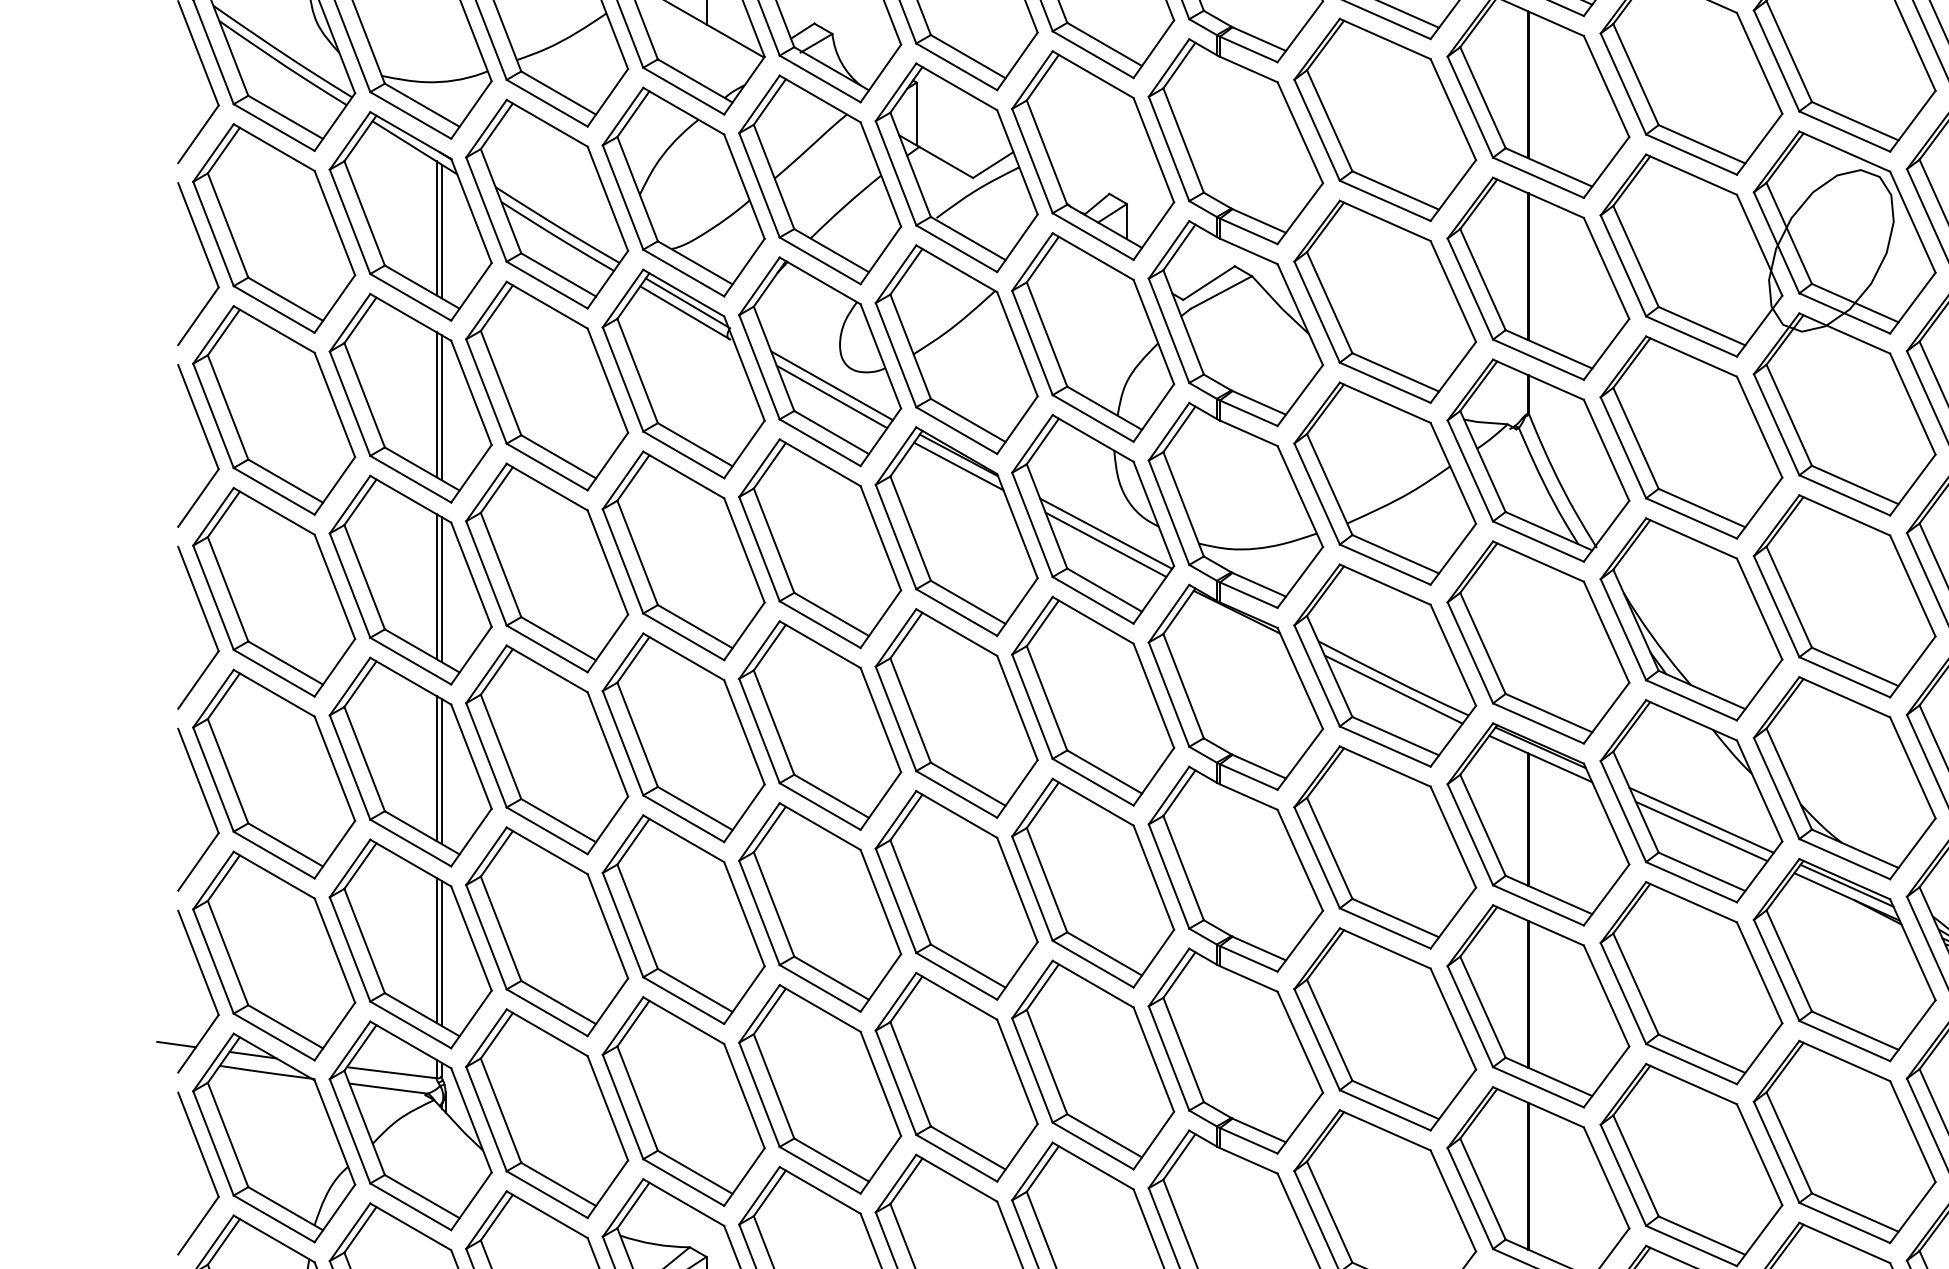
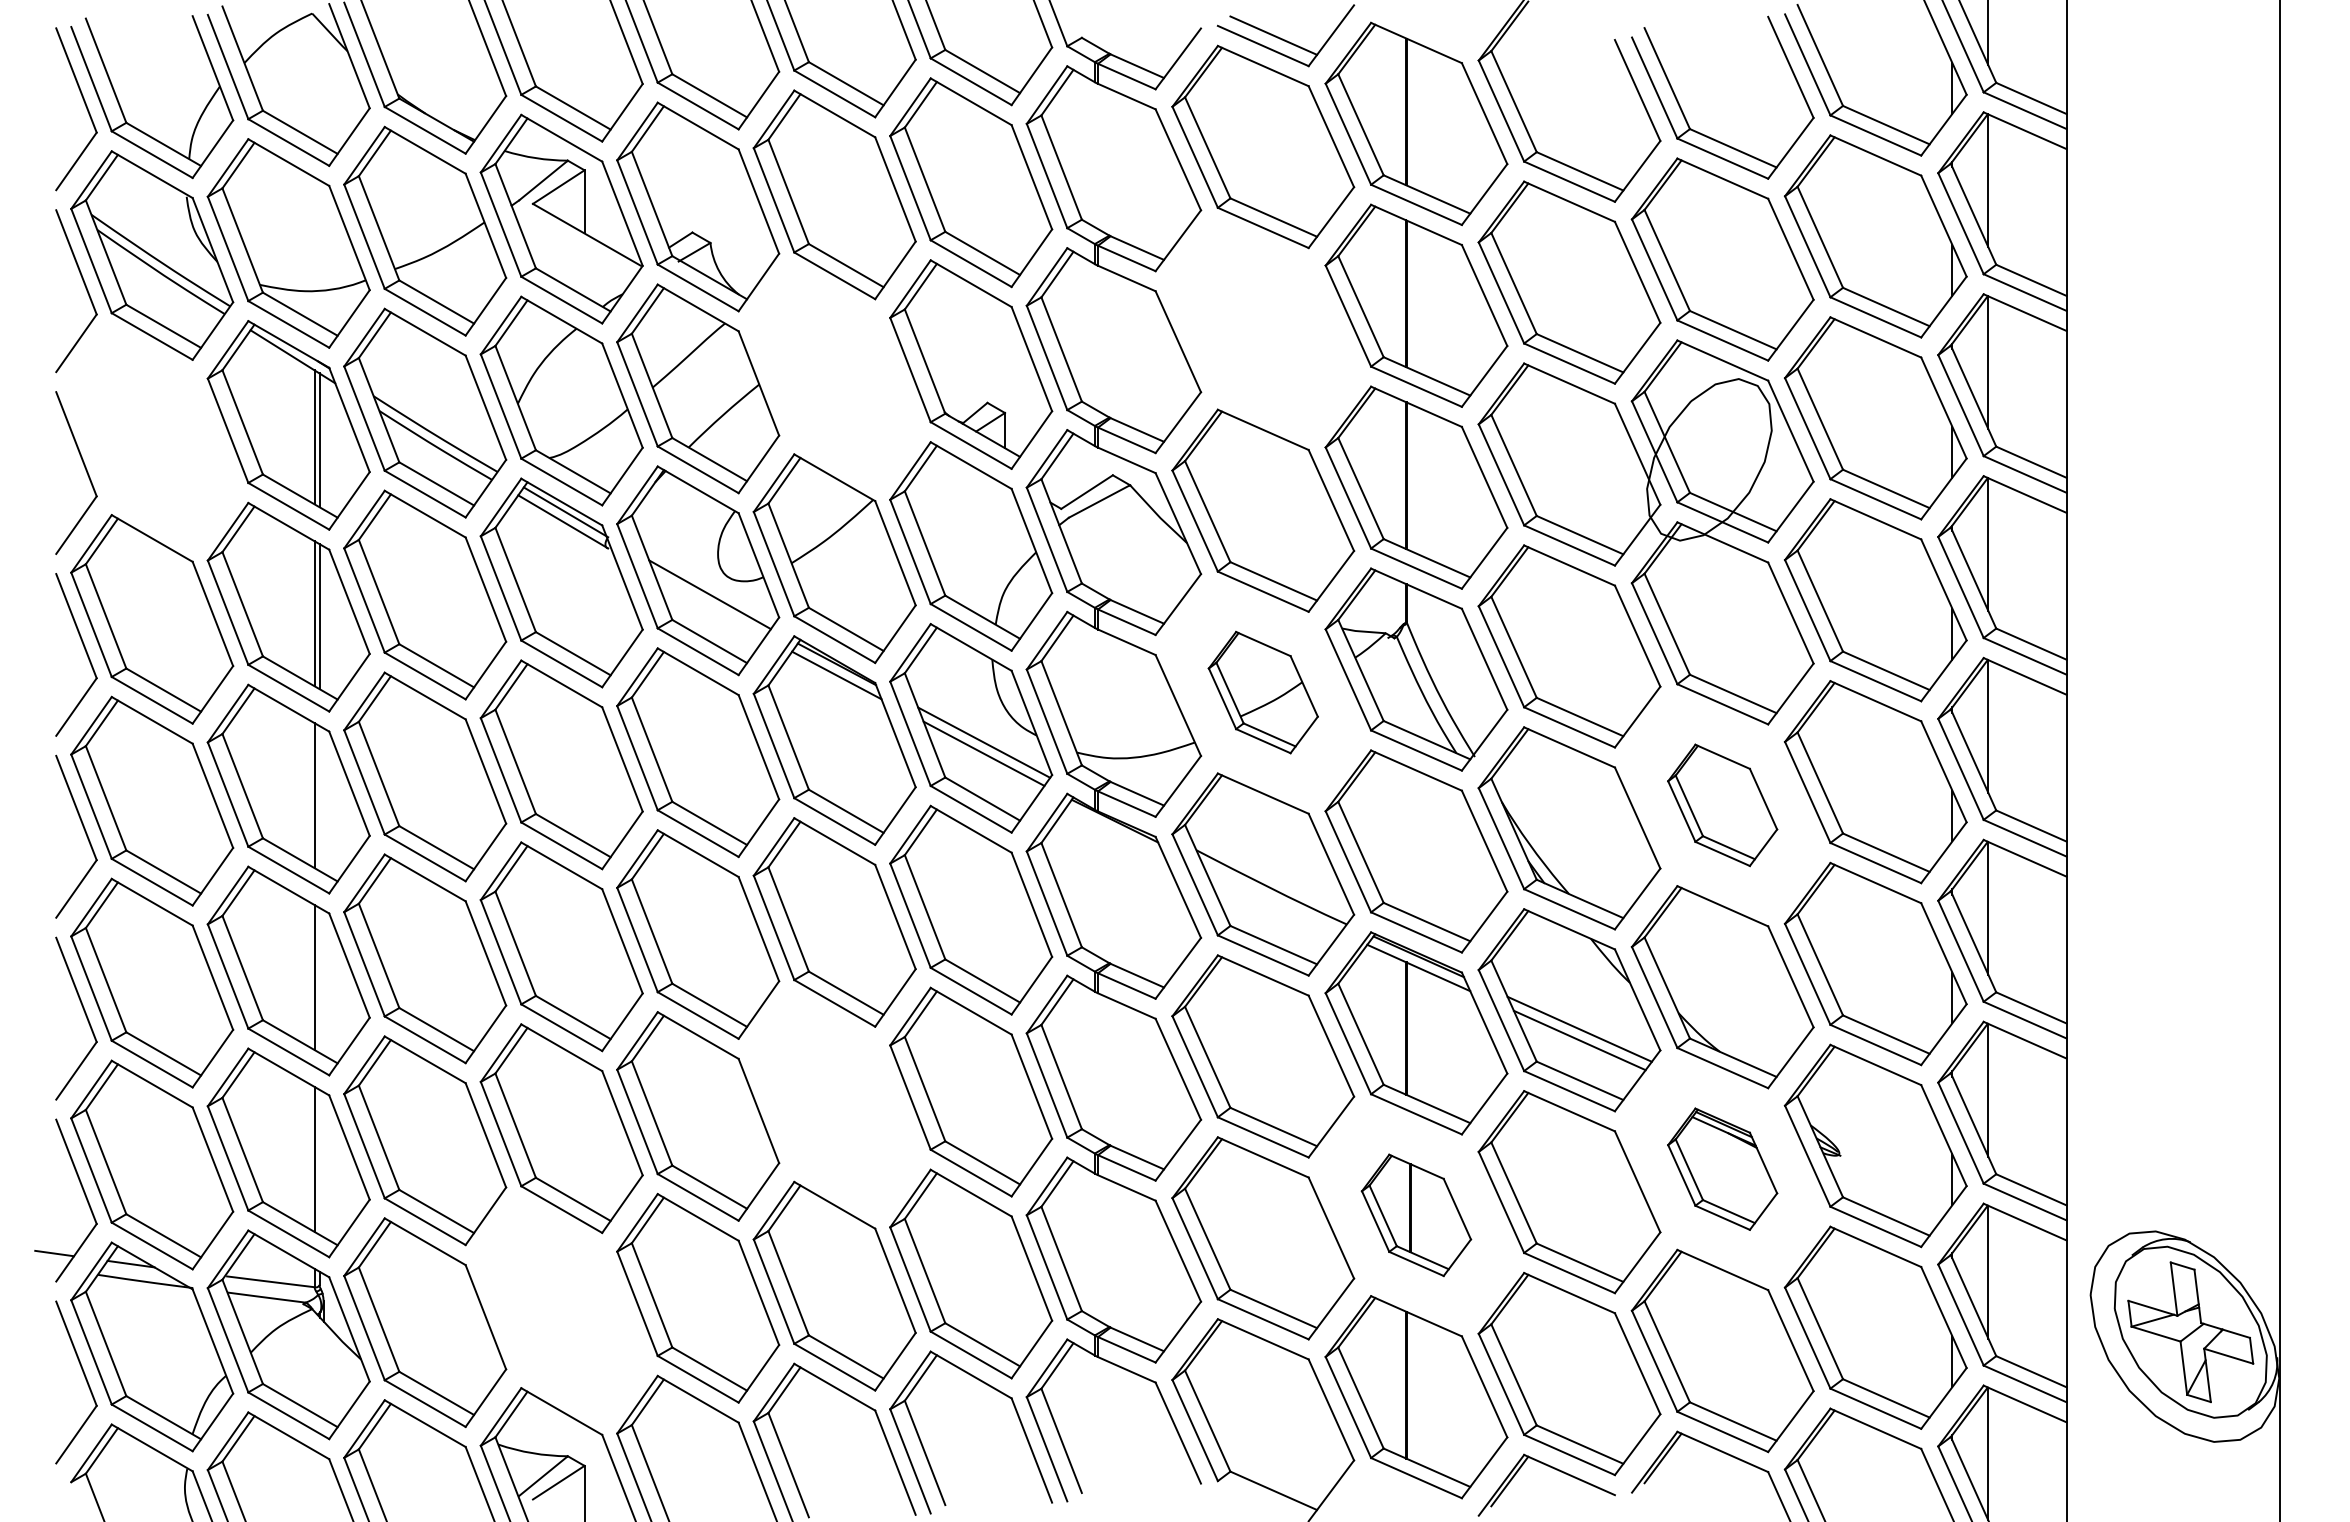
part: (1385, 119) -> (1263, 328), removed
part: (956, 167) -> (834, 376), removed
part: (274, 228) -> (152, 437), removed
line: (831, 396) -> (709, 605), removed
part: (1385, 483) -> (1263, 692), size x0.6
line: (441, 589) -> (319, 798), removed
part: (1844, 596) -> (1722, 805), size x0.6
line: (1393, 689) -> (1271, 898), removed
line: (441, 770) -> (319, 979), removed
part: (956, 895) -> (834, 1104), removed
line: (441, 952) -> (319, 1161), removed
part: (1844, 960) -> (1722, 1169), size x0.6
part: (1538, 1006) -> (1416, 1215), size x0.6
part: (683, 1101) -> (561, 1310), removed

